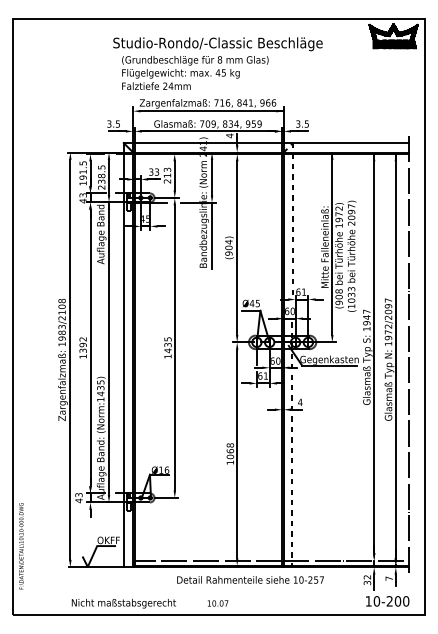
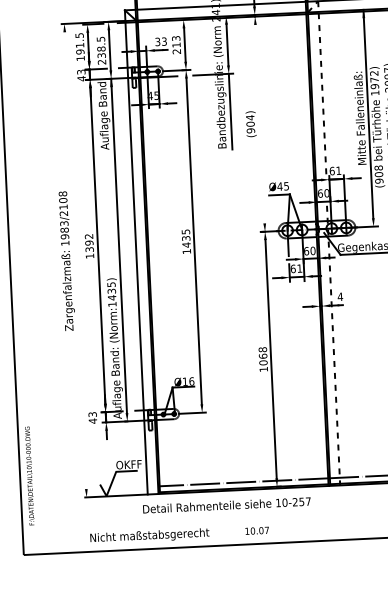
line: (237, 247) -> (260, 123), removed
line: (70, 359) -> (75, 260), removed
text: (250, 579) -> (226, 504), moved

